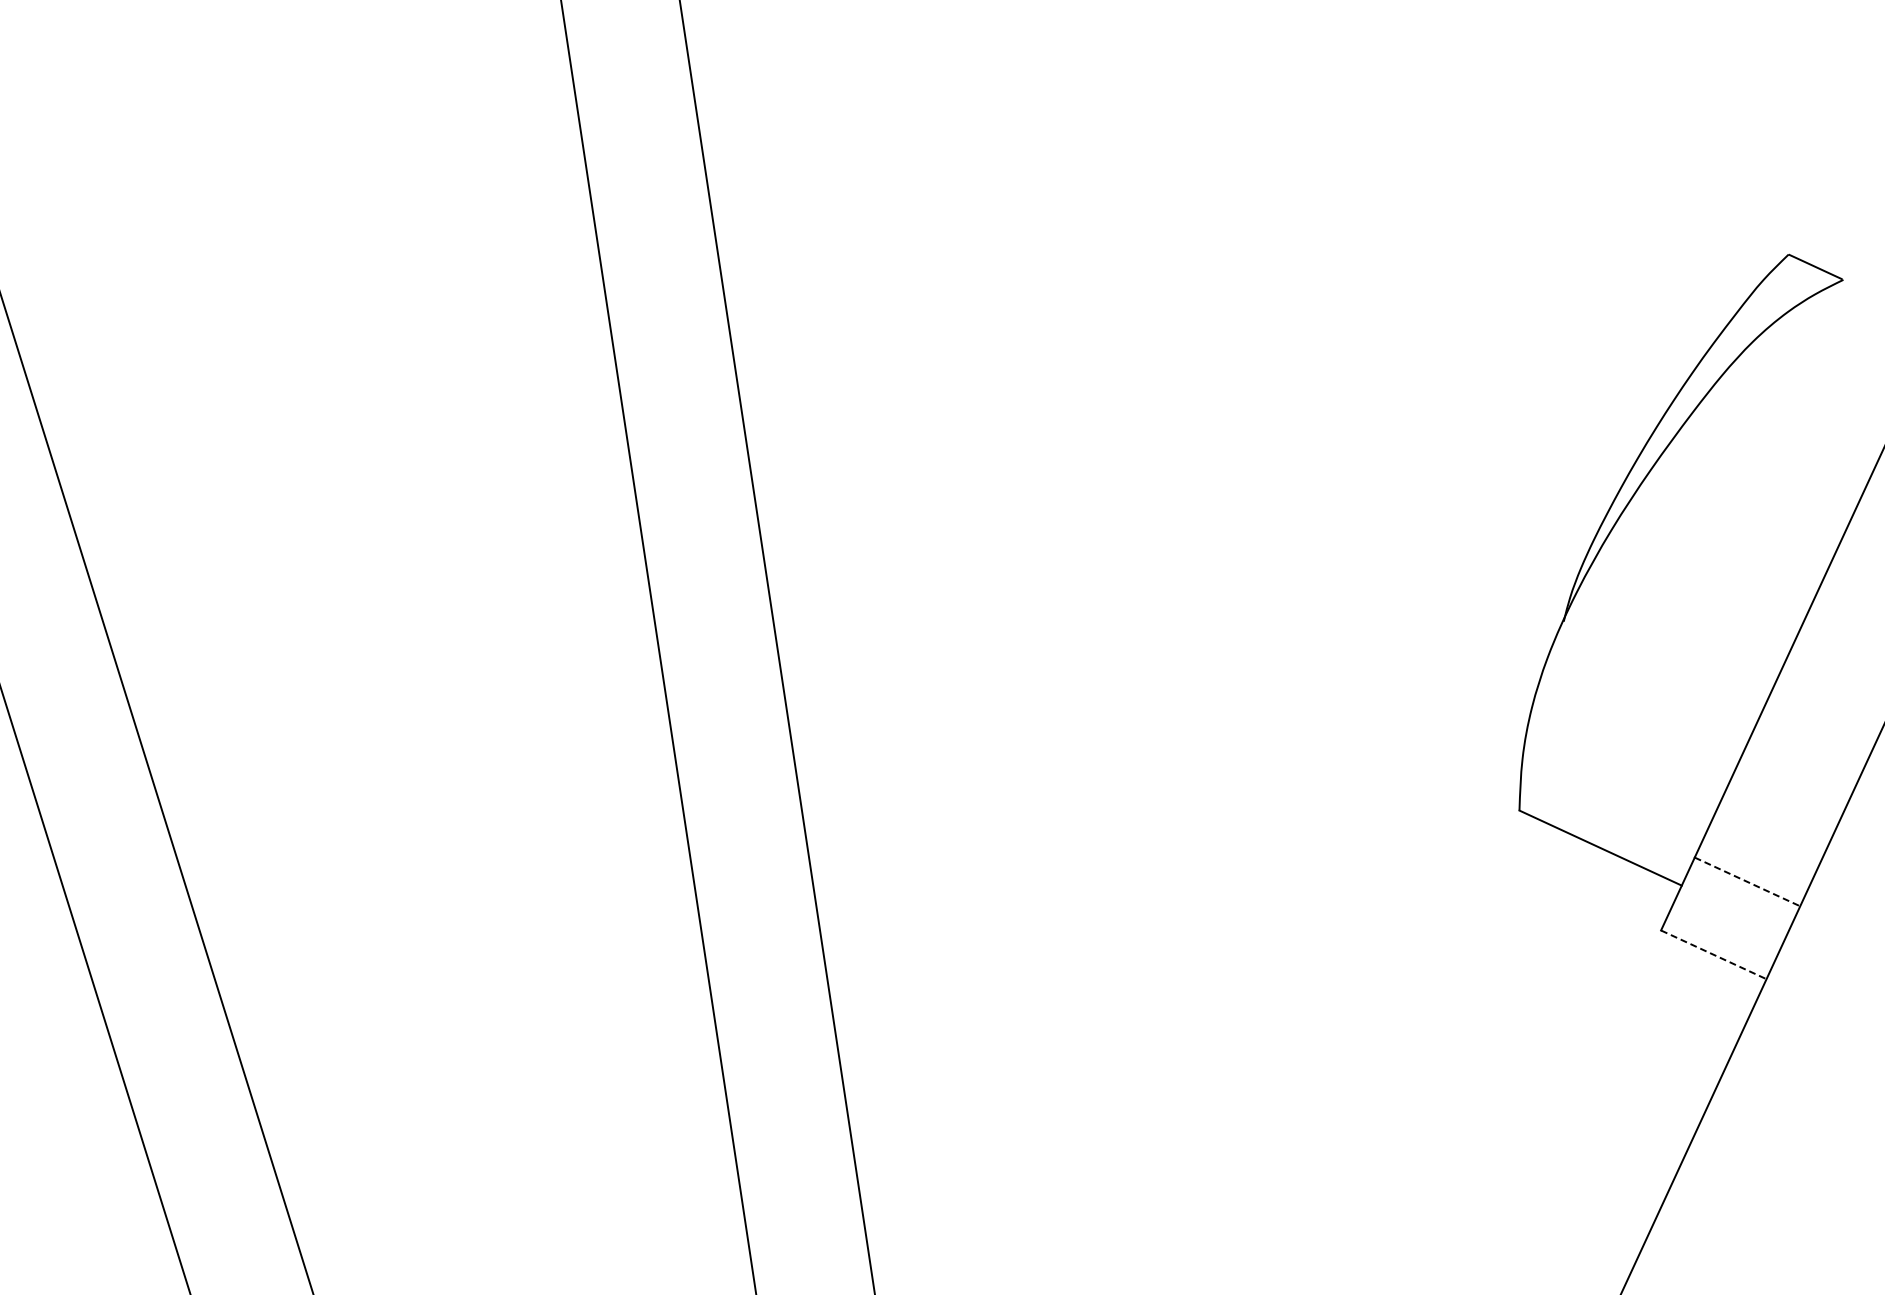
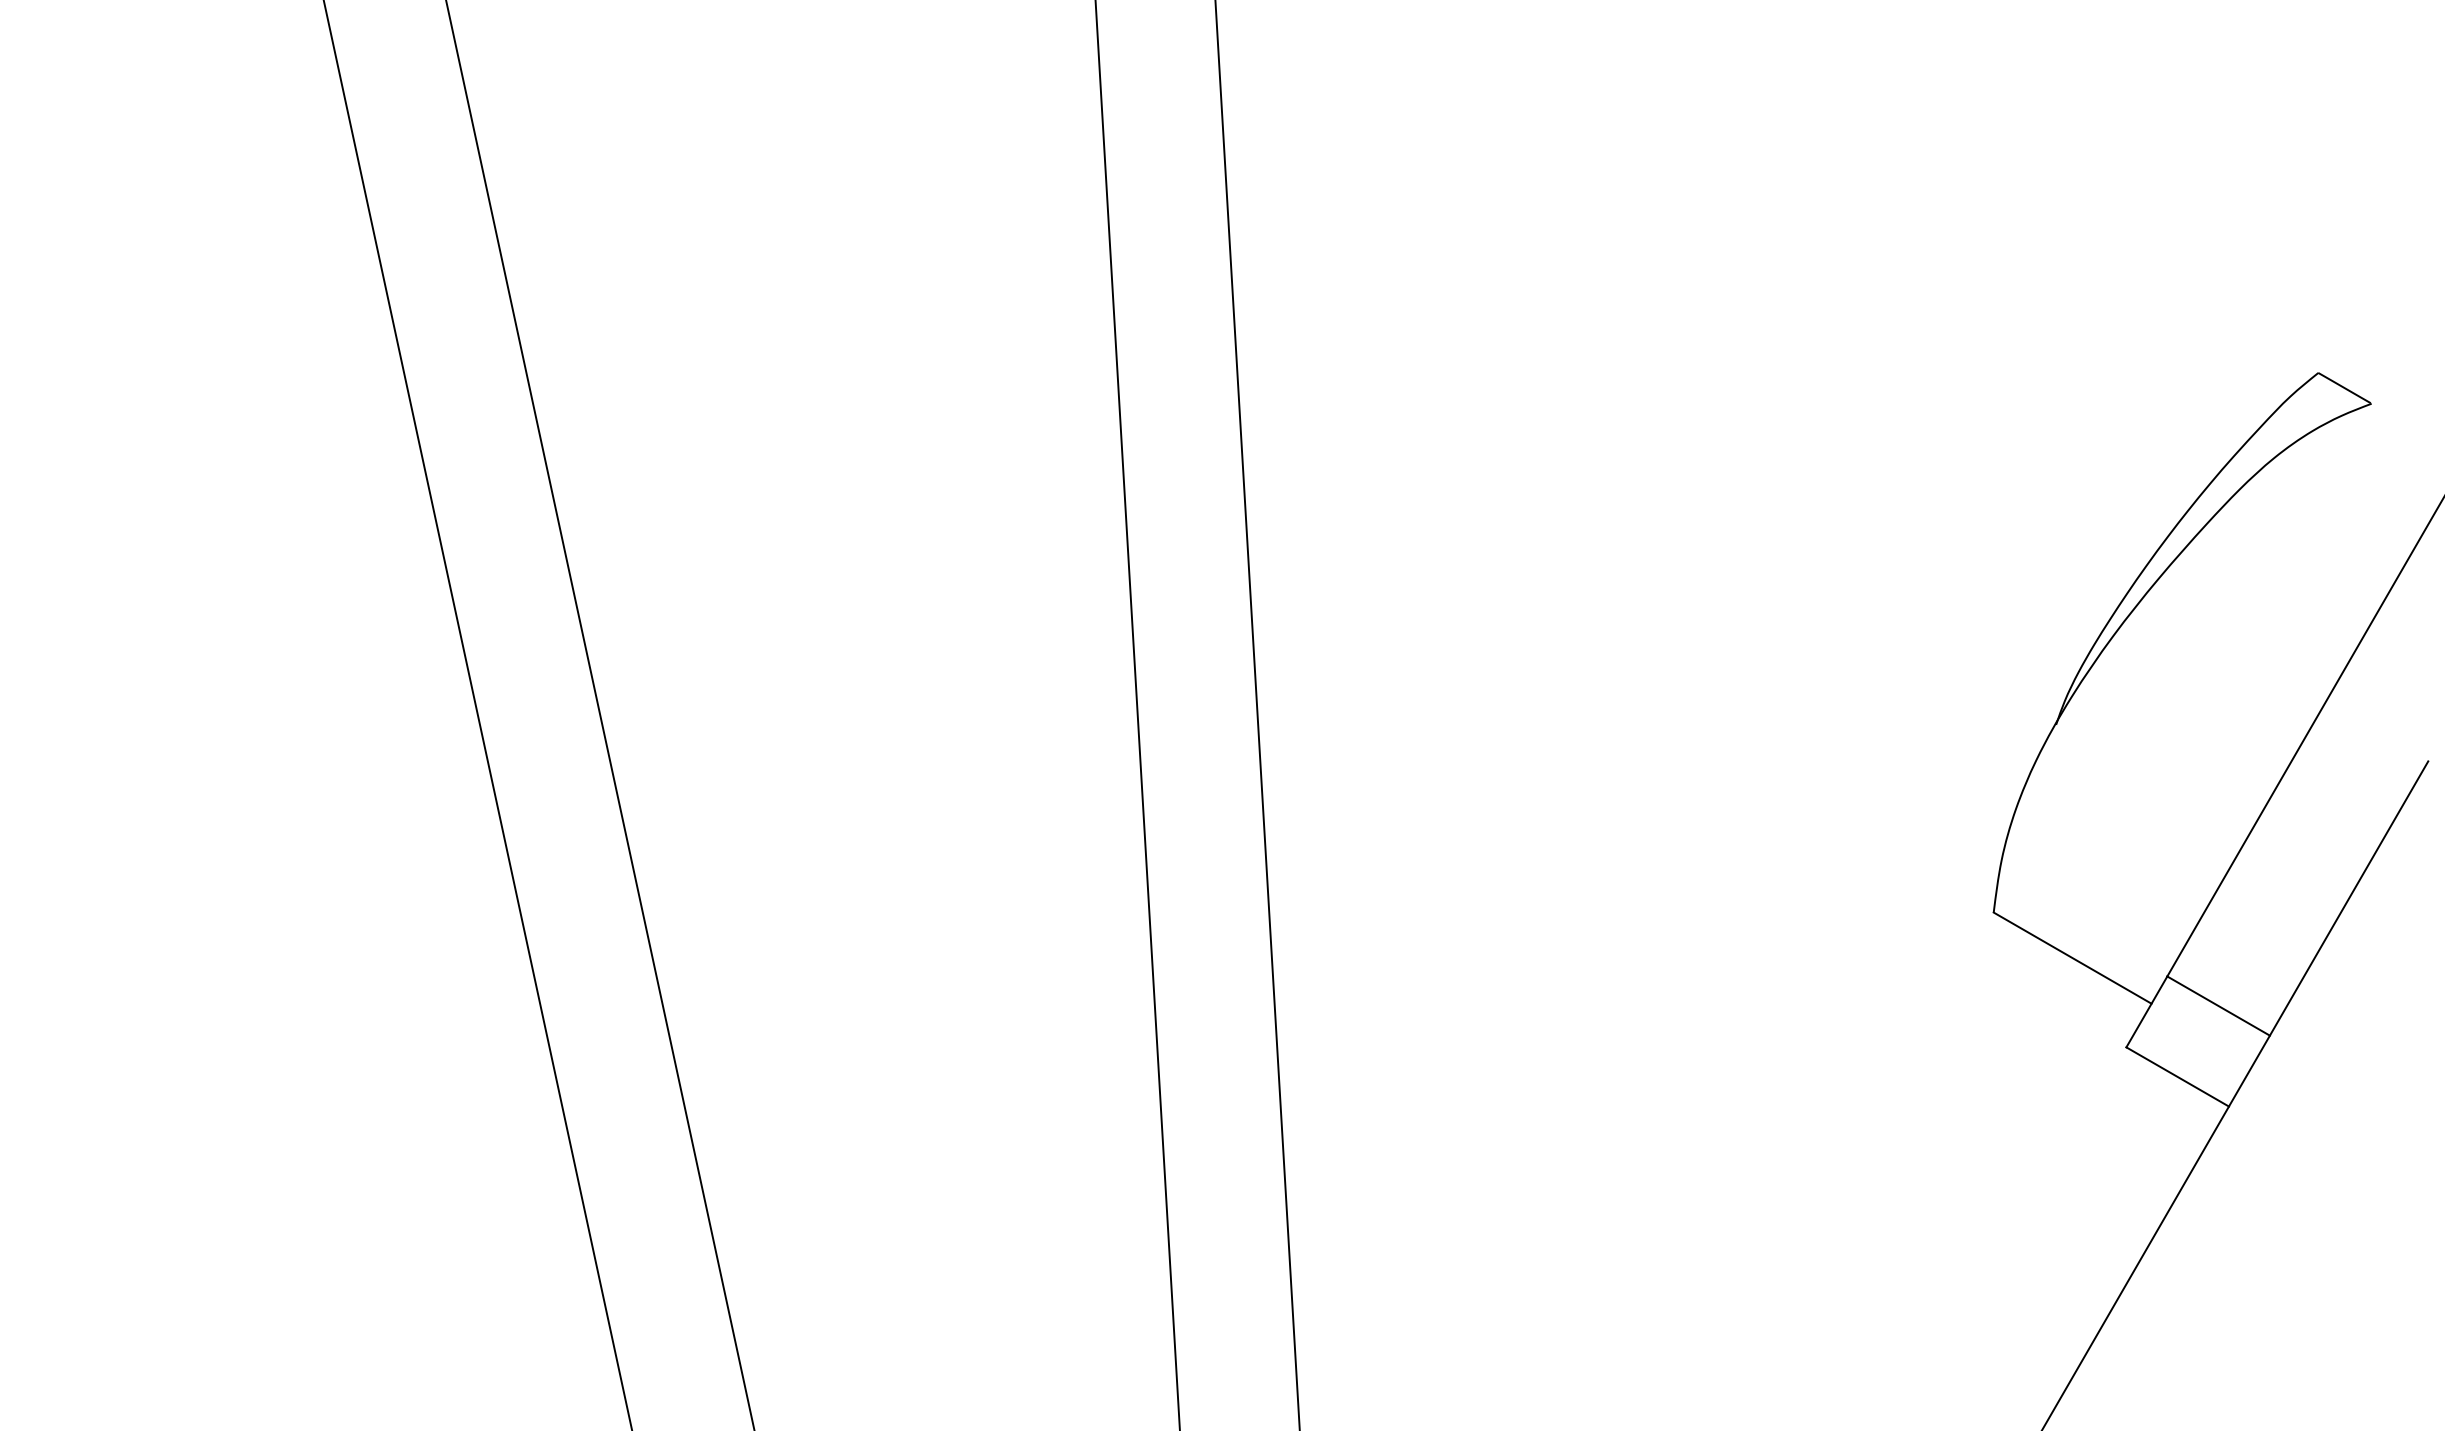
line: (1748, 882) -> (2219, 1006), dashed -> solid
line: (1714, 955) -> (2178, 1077), dashed -> solid

